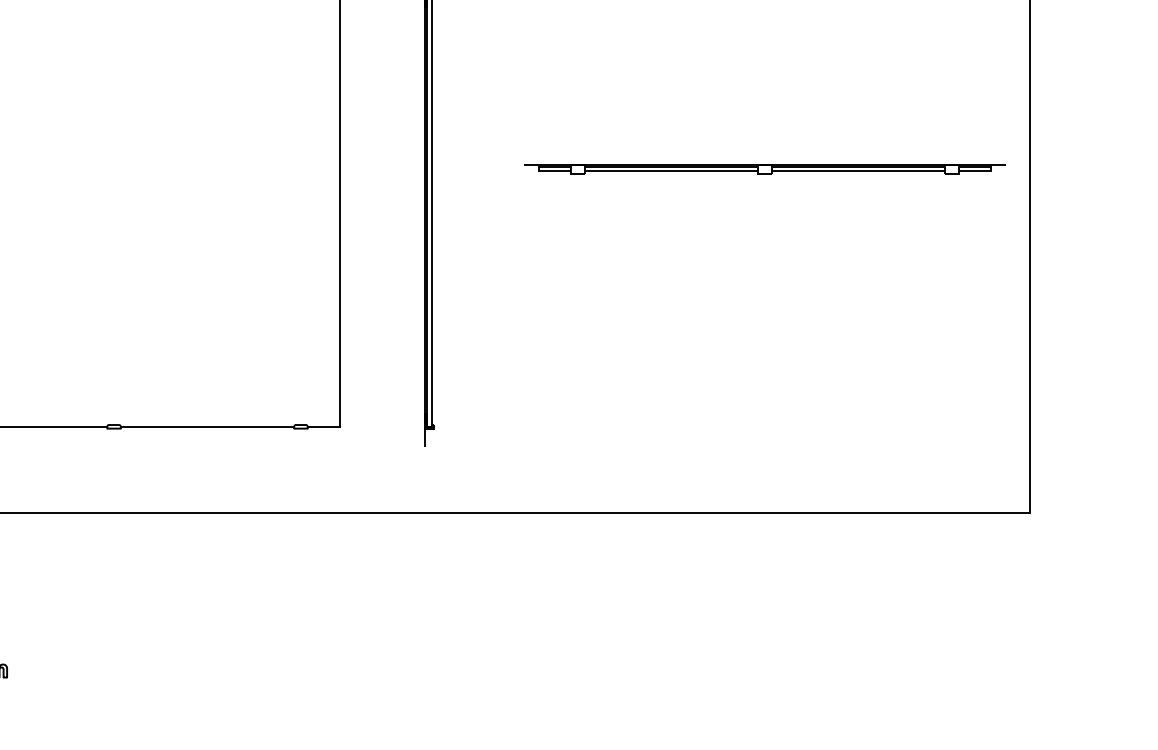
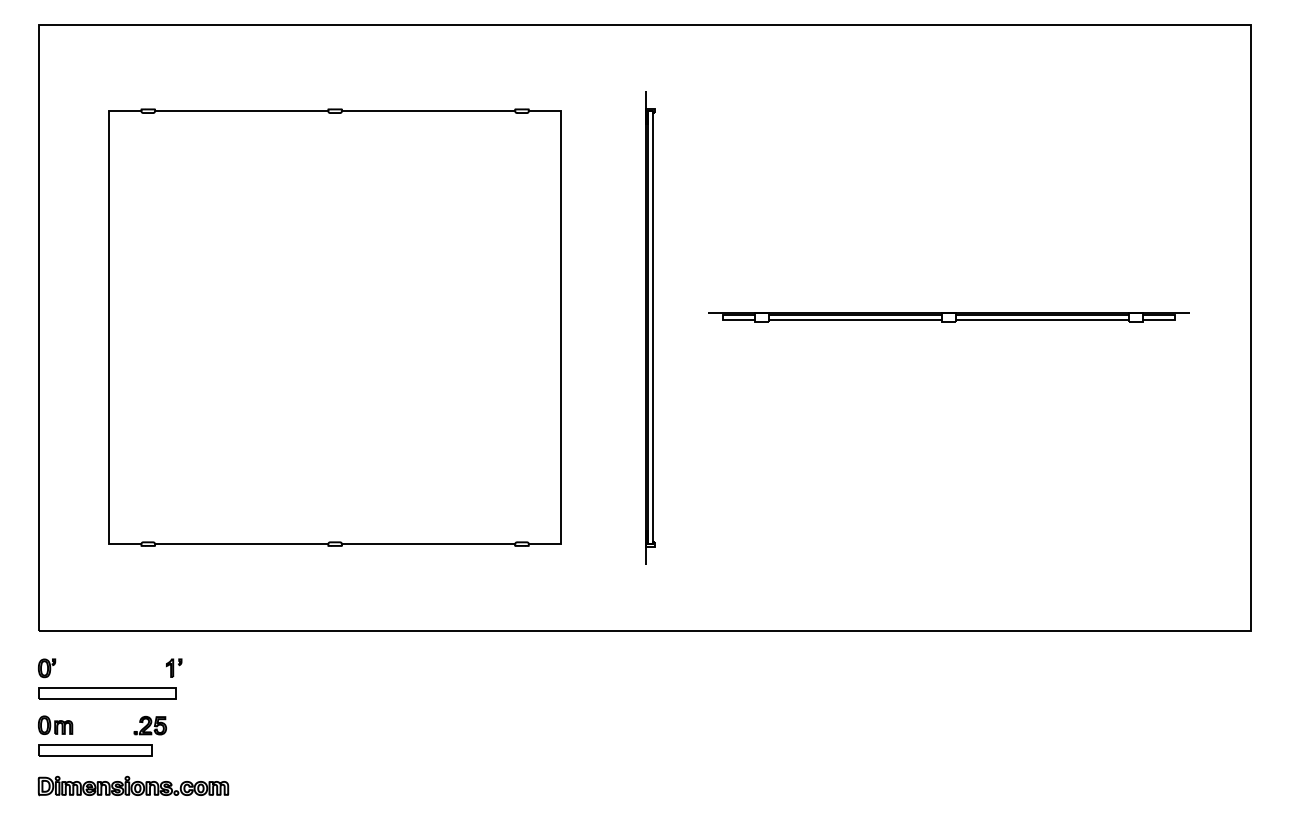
part: (764, 169) -> (948, 317), moved

